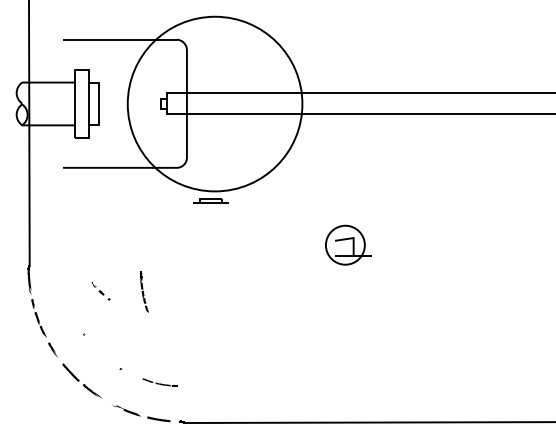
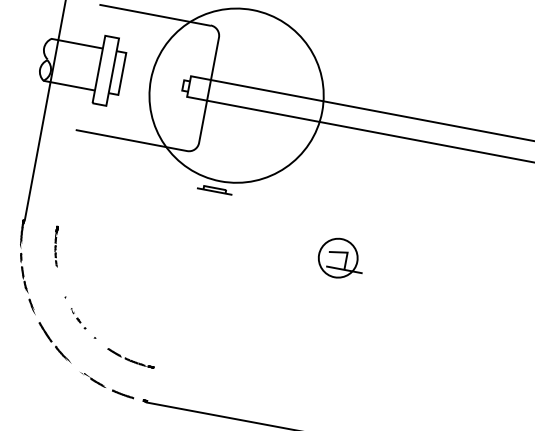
part: (100, 290) -> (78, 317), moved
part: (144, 291) -> (57, 246), moved
part: (159, 382) -> (130, 358), size x1.43

